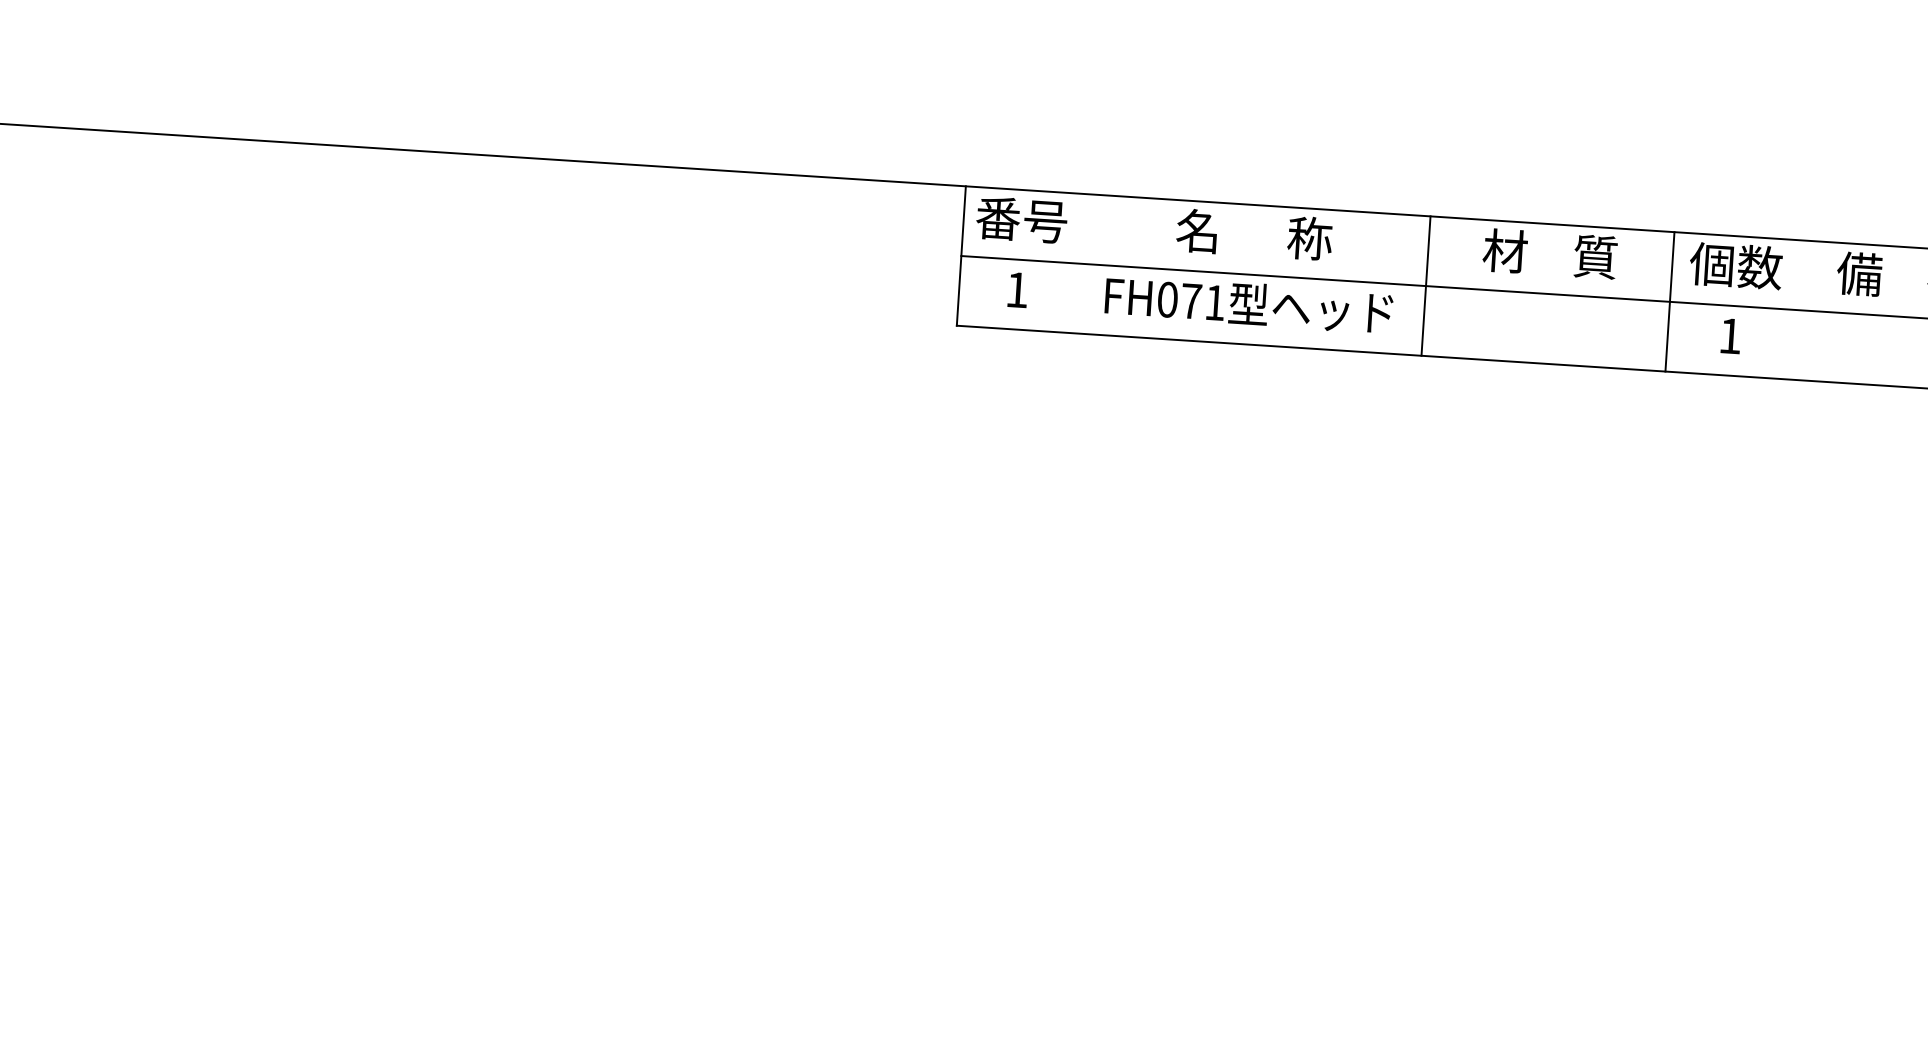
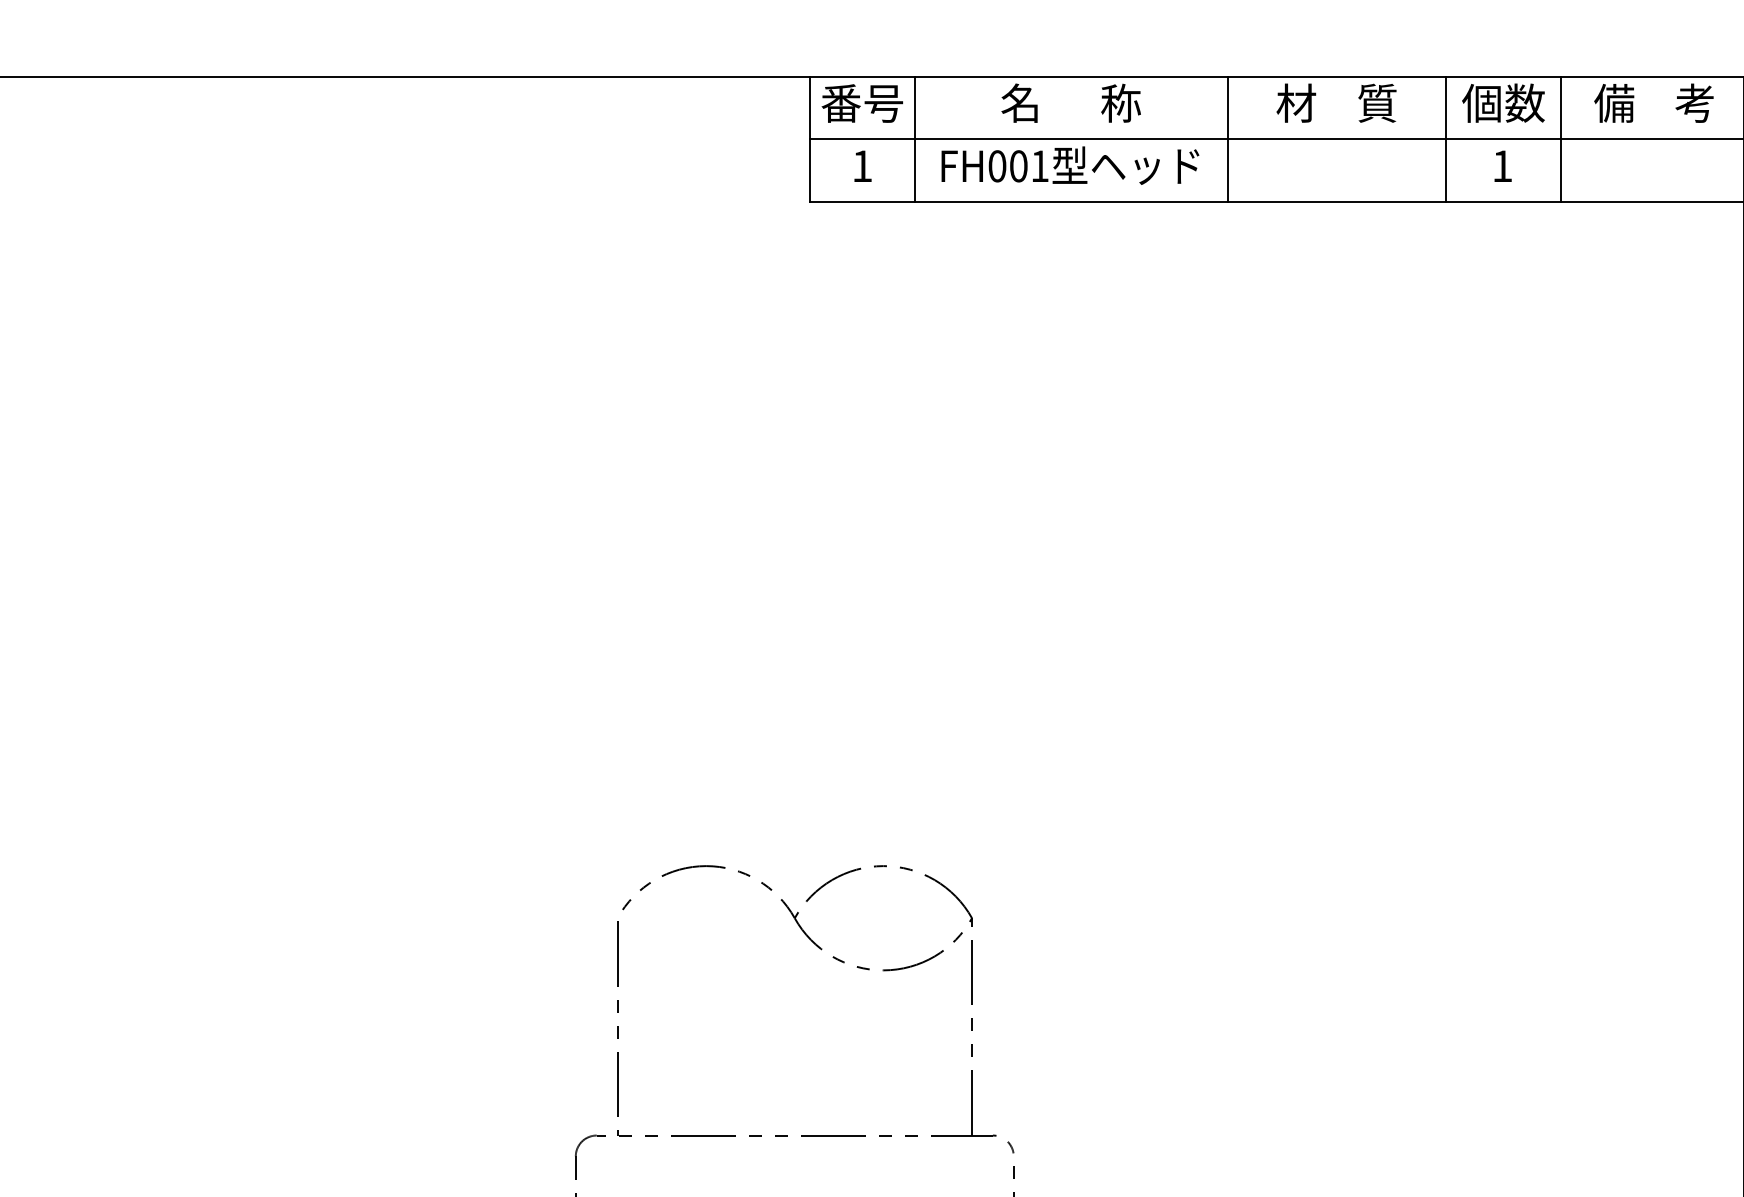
line: (1077, 262) -> (914, 138), added
text: (1191, 301) -> (1018, 166), FH071 -> FH001
line: (1798, 309) -> (1561, 138), added

